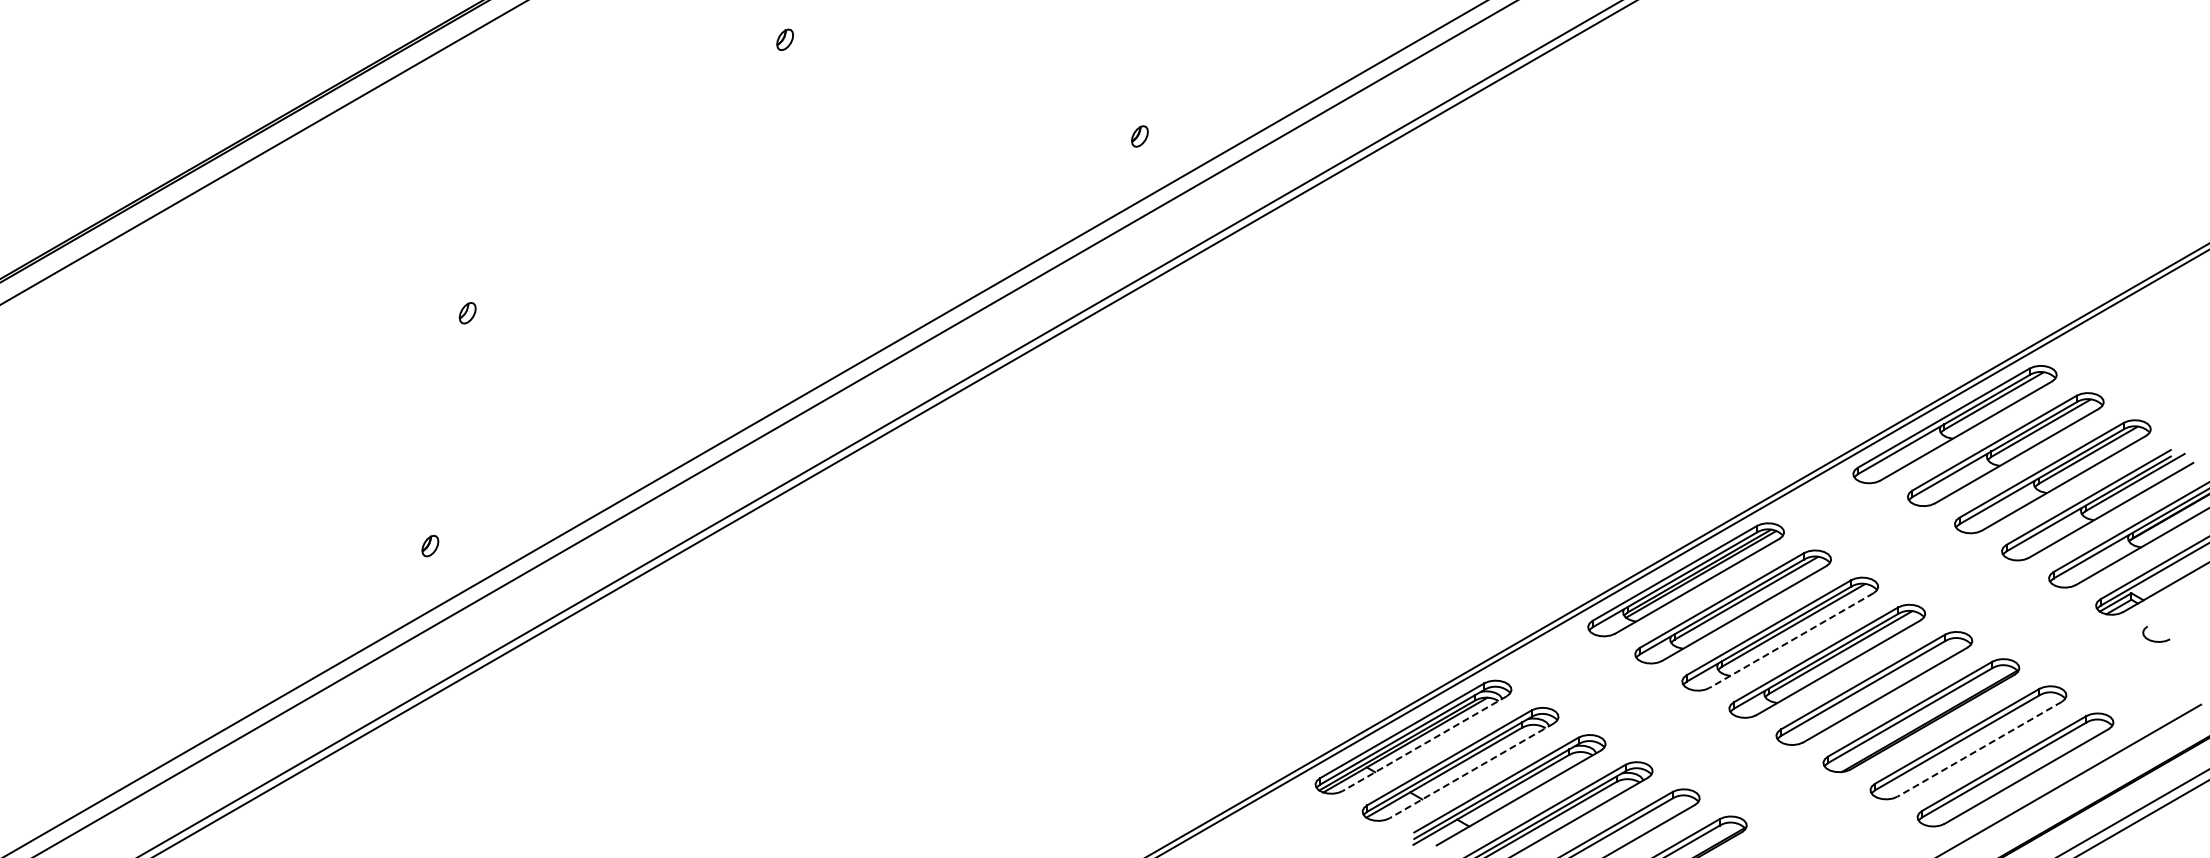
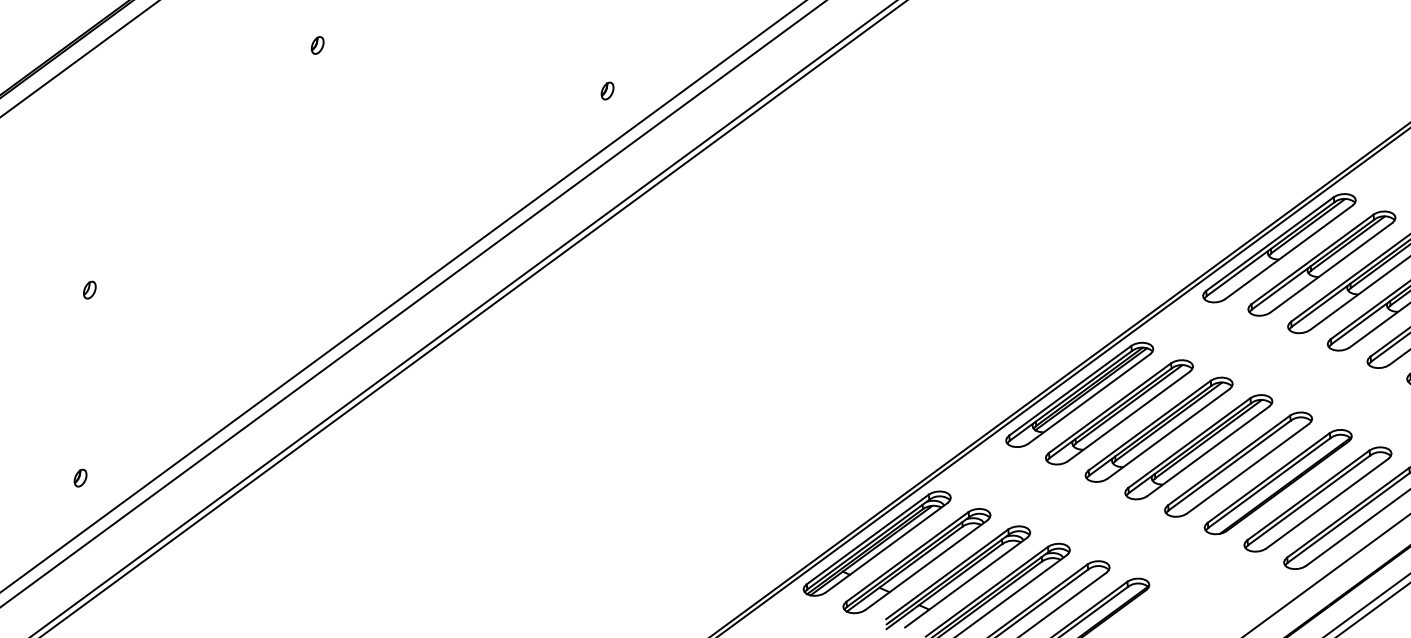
line: (1791, 640) -> (1168, 433), dashed -> solid
line: (1424, 743) -> (886, 547), dashed -> solid
line: (1979, 749) -> (1327, 503), dashed -> solid
line: (1471, 770) -> (926, 564), dashed -> solid

